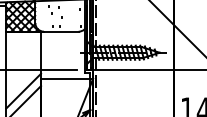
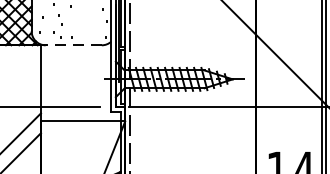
line: (60, 31) -> (72, 45), solid -> dashed

